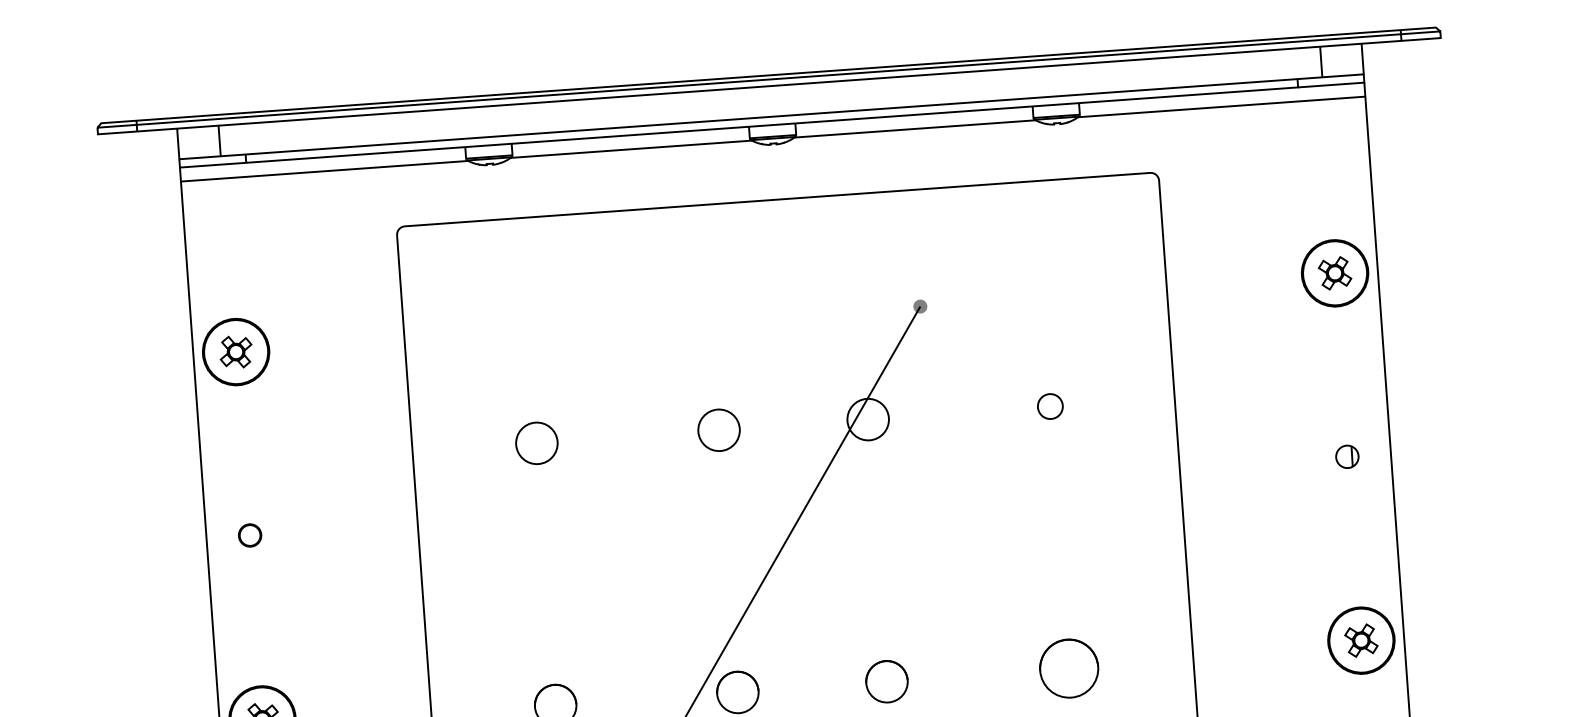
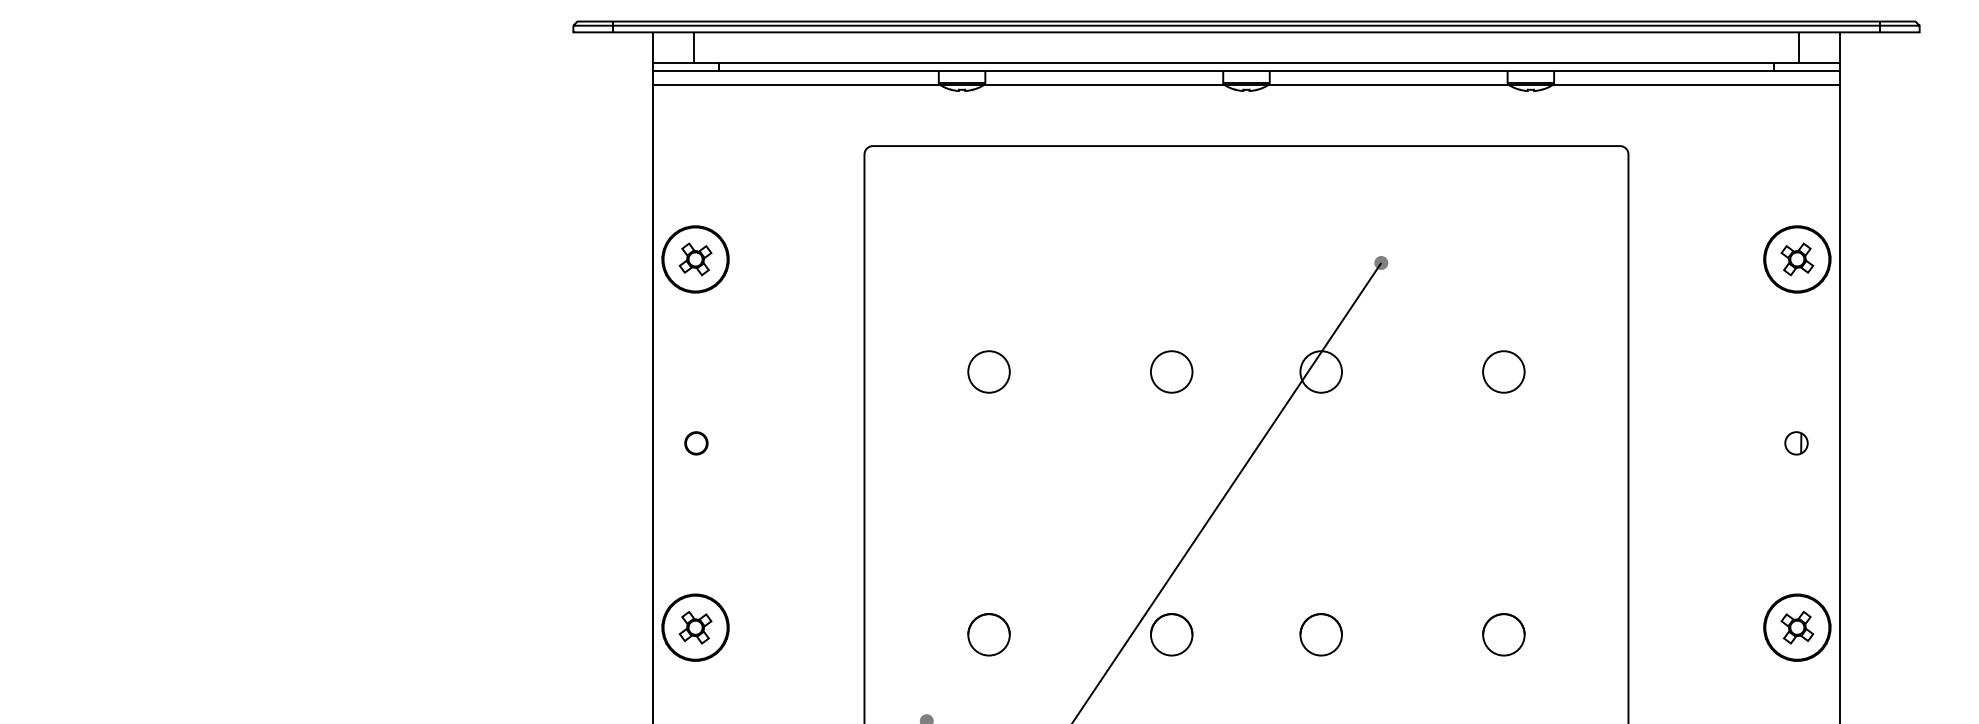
circle: (1049, 406) -> (1503, 371), size x1.67
circle: (1068, 668) -> (1503, 634), size x0.71

